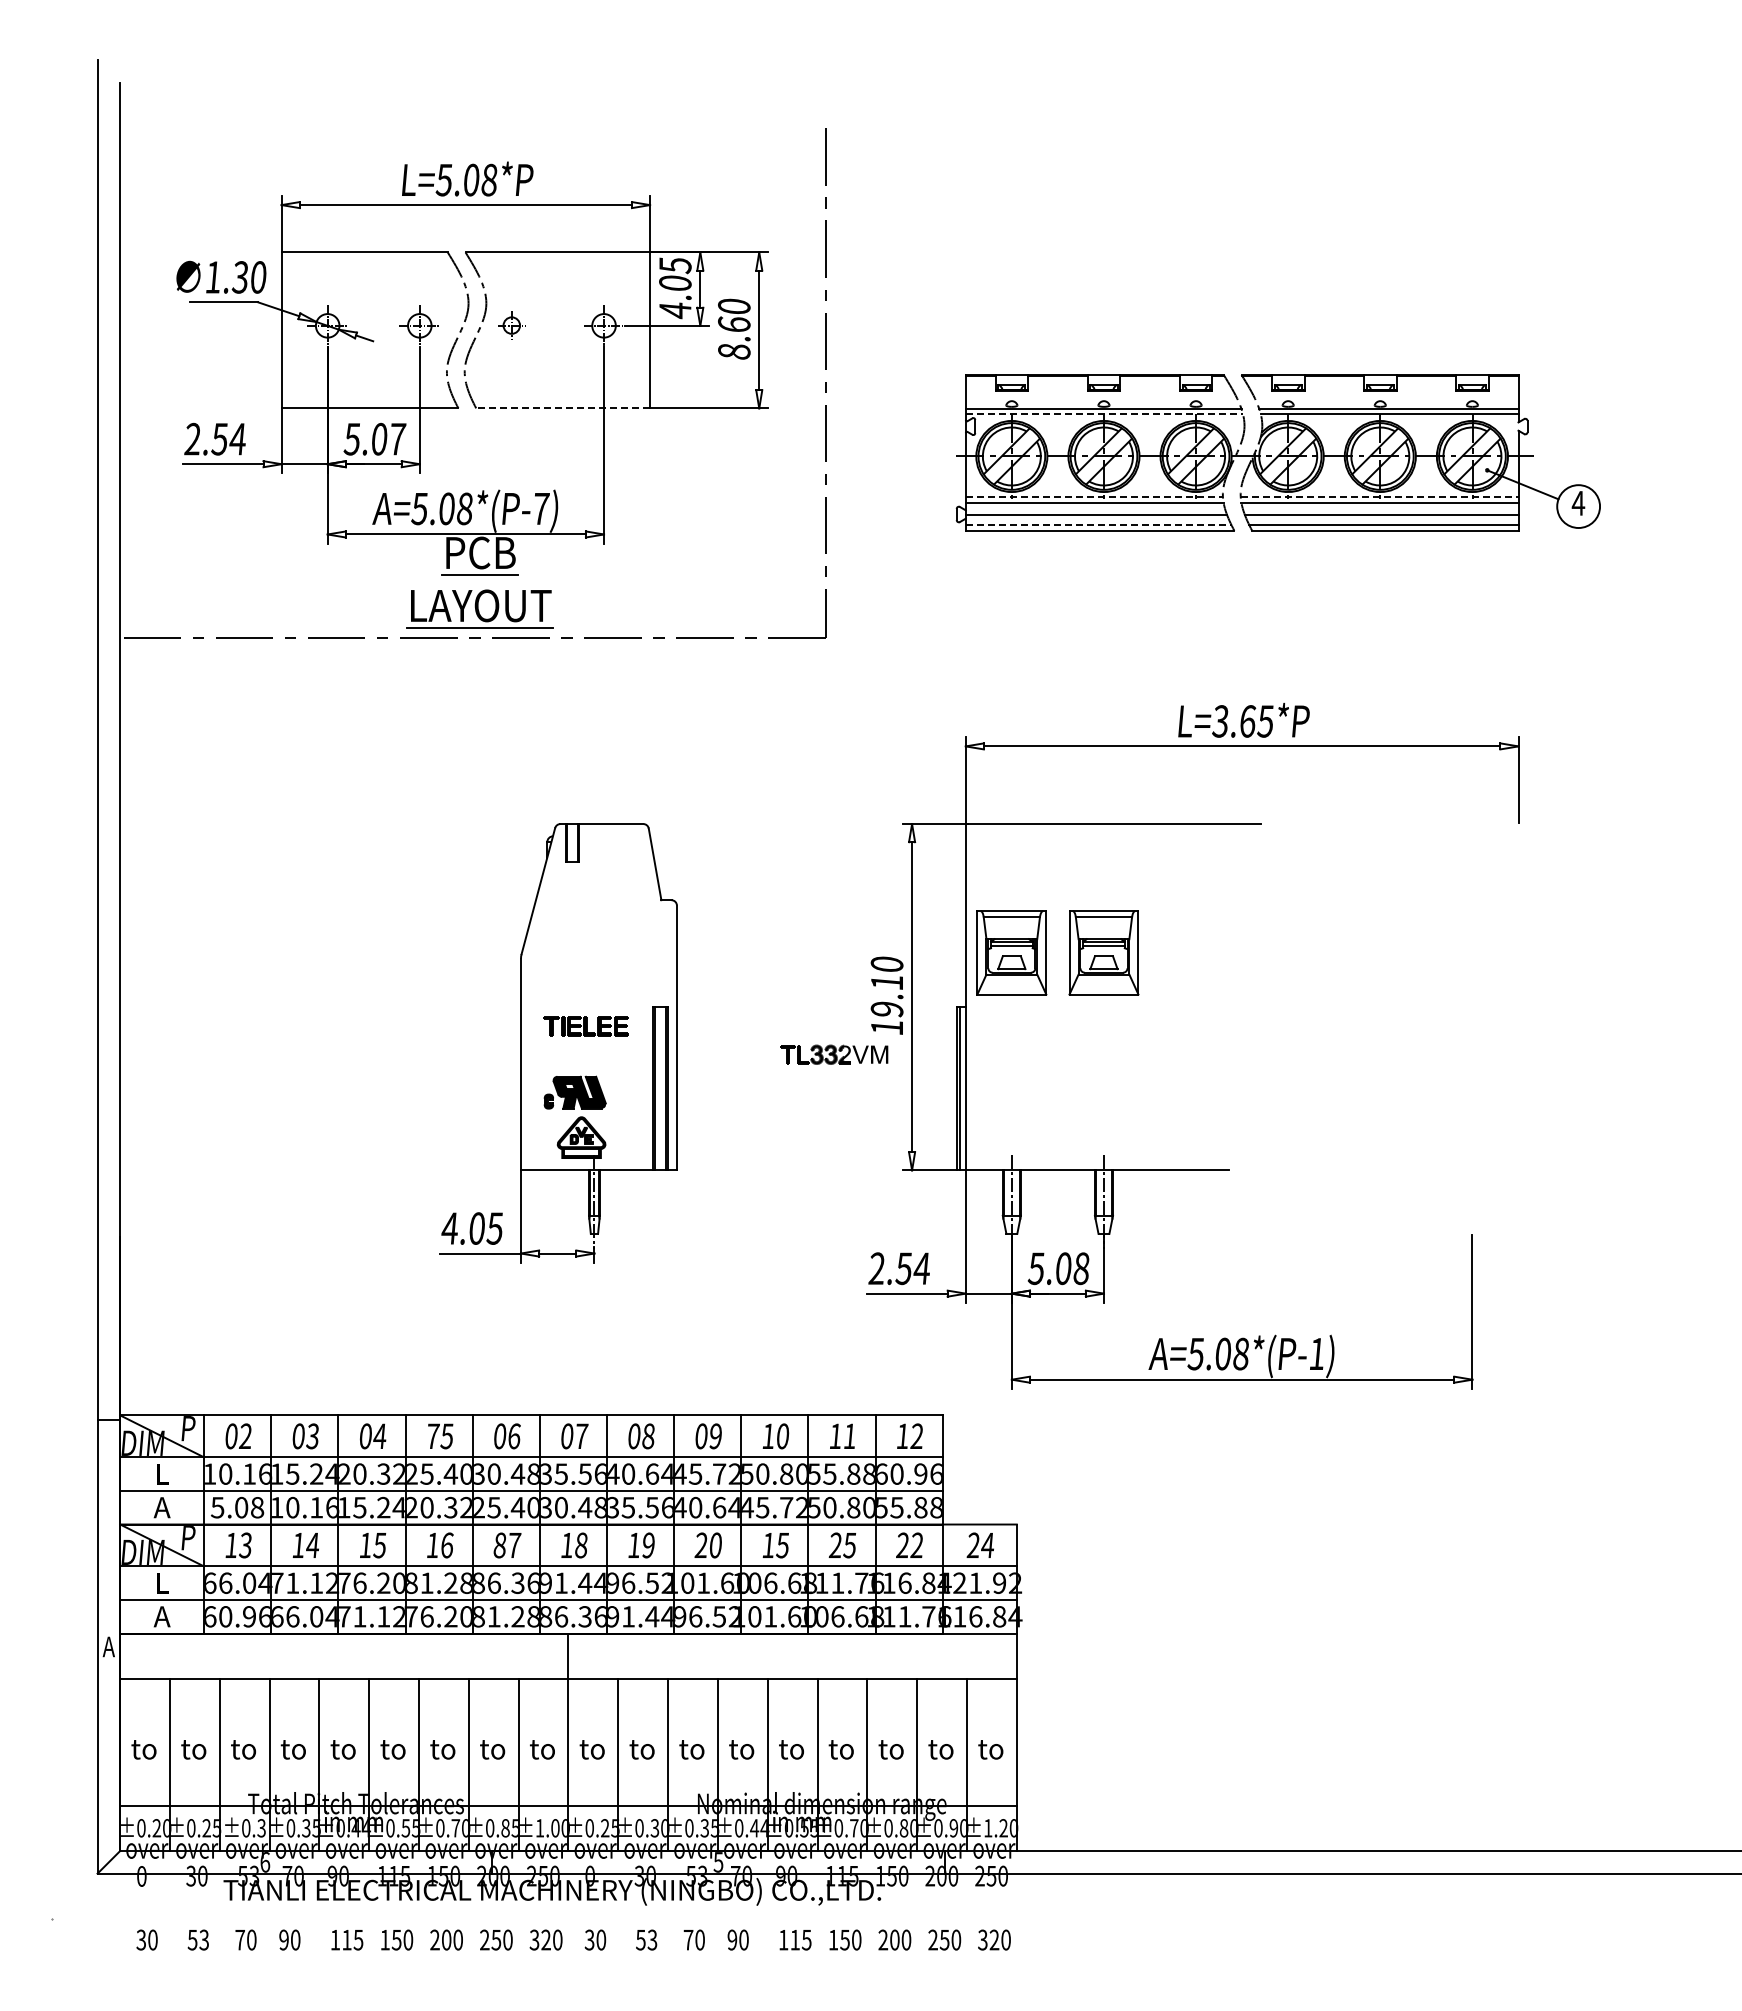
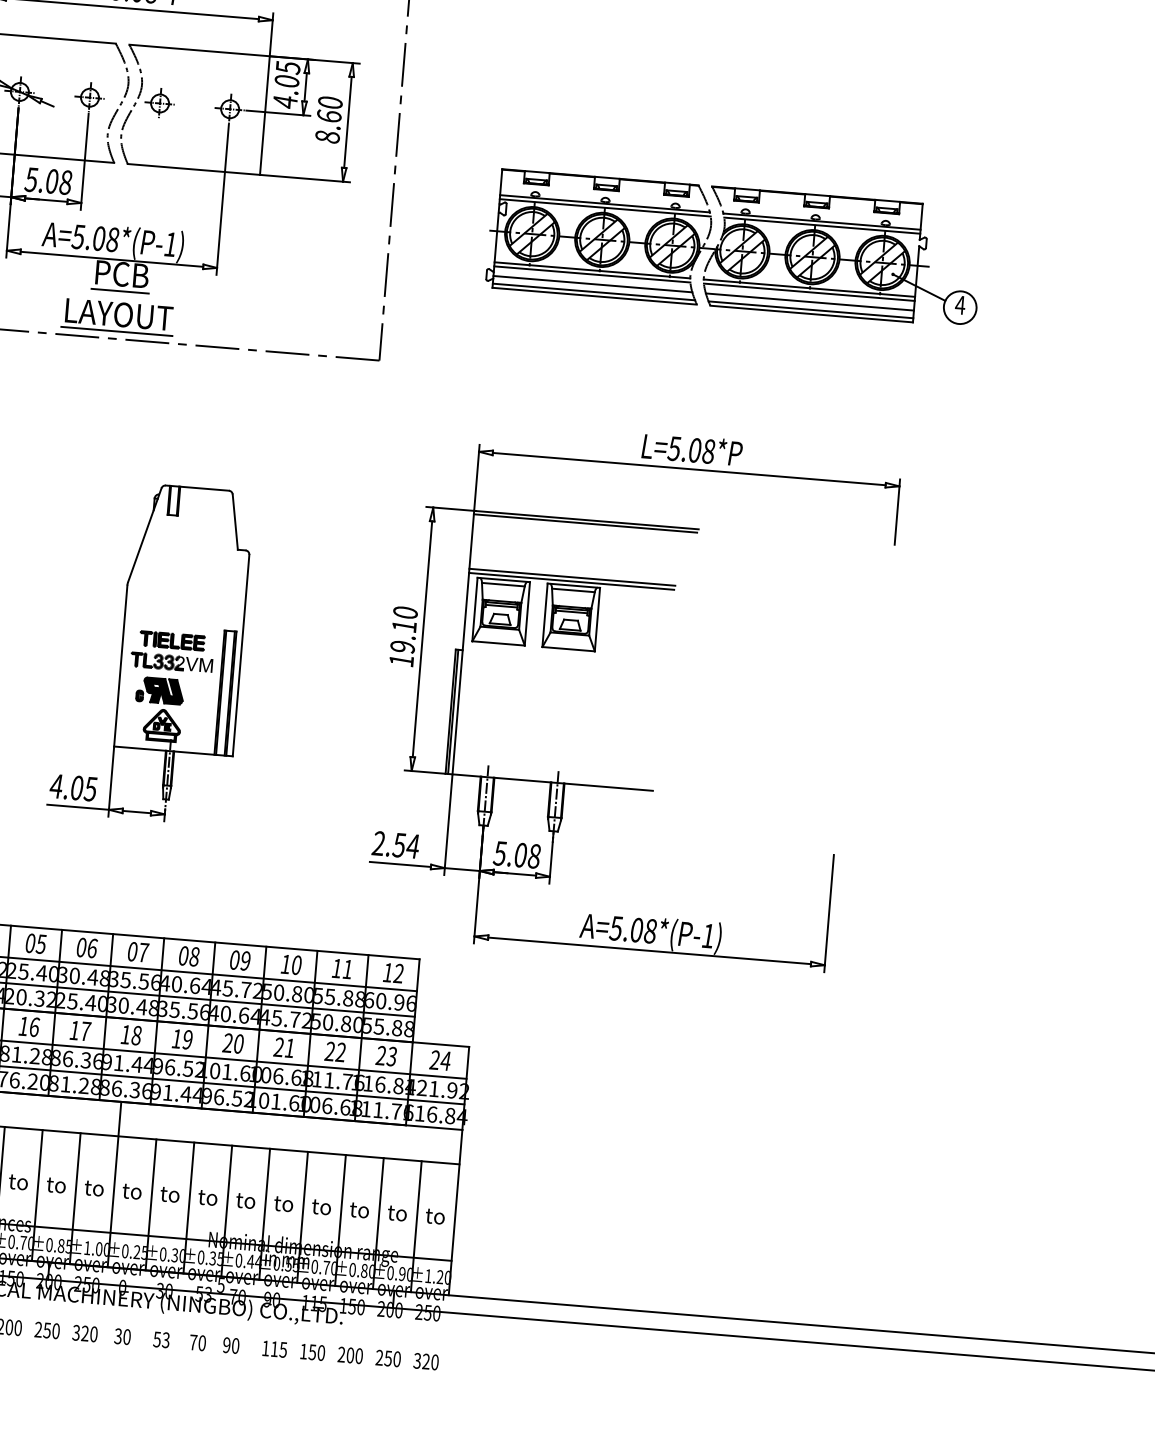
part: (511, 324) -> (159, 102), size x1.43
line: (563, 408) -> (194, 169), dashed -> solid
line: (1104, 414) -> (605, 207), dashed -> solid
text: (397, 439) -> (65, 182), 5.07 -> 5.08
line: (1094, 497) -> (592, 270), dashed -> solid
line: (1379, 497) -> (809, 288), dashed -> solid
text: (541, 508) -> (171, 244), A=5.08*(P-7) -> A=5.08*(P-1)
line: (1098, 525) -> (593, 292), dashed -> solid
text: (1242, 721) -> (691, 450), L=3.65*P -> L=5.08*P
line: (1112, 828) -> (585, 523), added
line: (1100, 900) -> (571, 577), added
line: (1100, 905) -> (571, 581), added
part: (834, 1054) -> (171, 662), moved
text: (433, 1436) -> (30, 943), 75 -> 05
text: (499, 1545) -> (74, 1030), 87 -> 17
text: (774, 1545) -> (283, 1047), 15 -> 21
text: (849, 1545) -> (340, 1052), 25 -> 22
text: (916, 1545) -> (391, 1056), 22 -> 23

